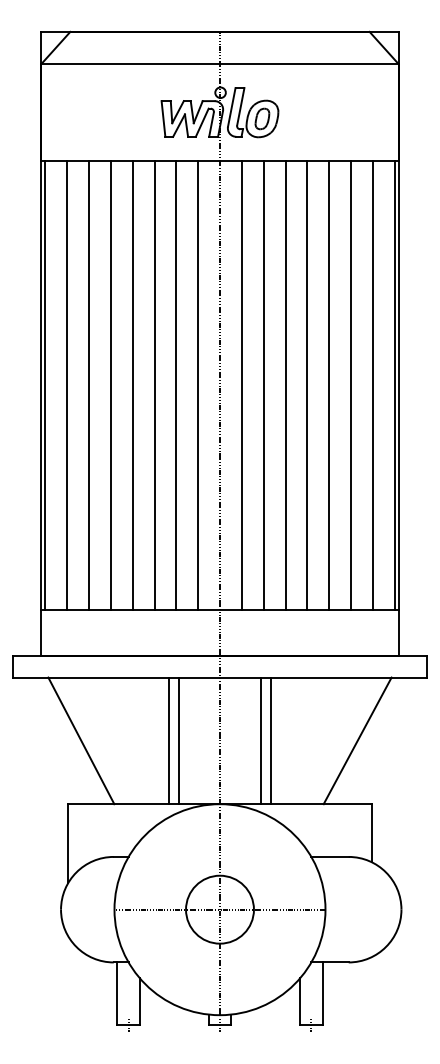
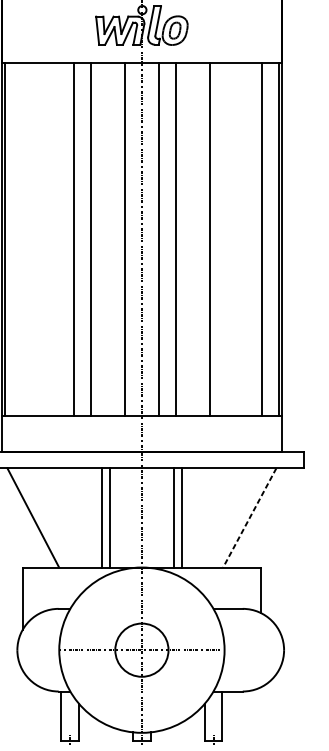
line: (67, 385) -> (22, 239), removed
line: (89, 385) -> (39, 239), removed
line: (110, 385) -> (56, 239), removed
line: (176, 385) -> (107, 239), removed
line: (285, 385) -> (193, 239), removed
line: (329, 385) -> (227, 239), removed
line: (350, 385) -> (244, 239), removed
line: (357, 740) -> (249, 517), solid -> dashed

